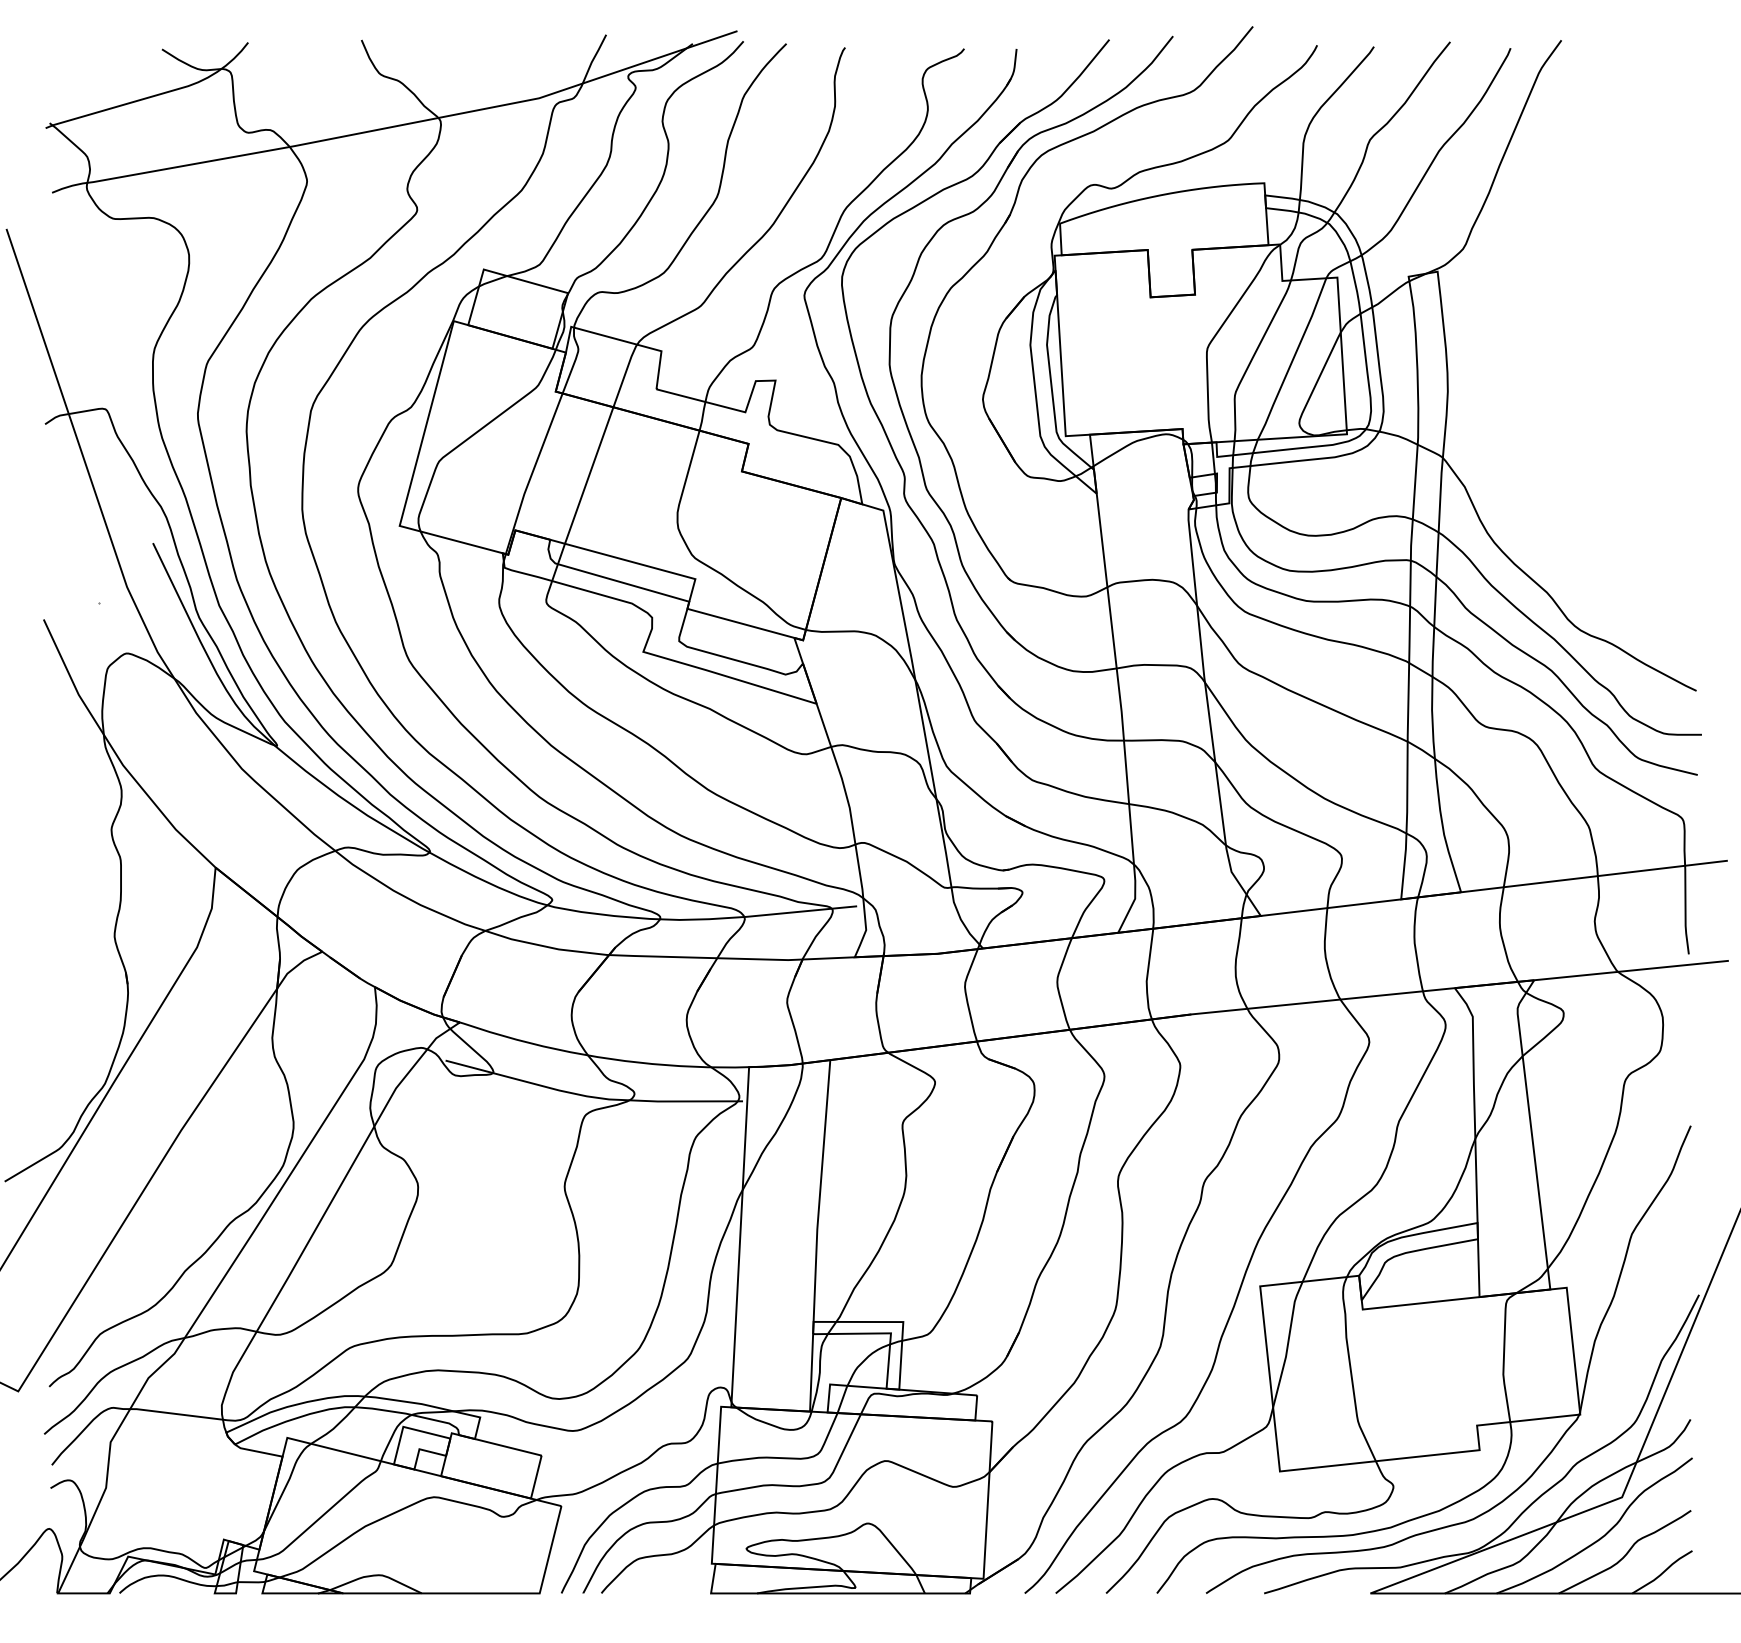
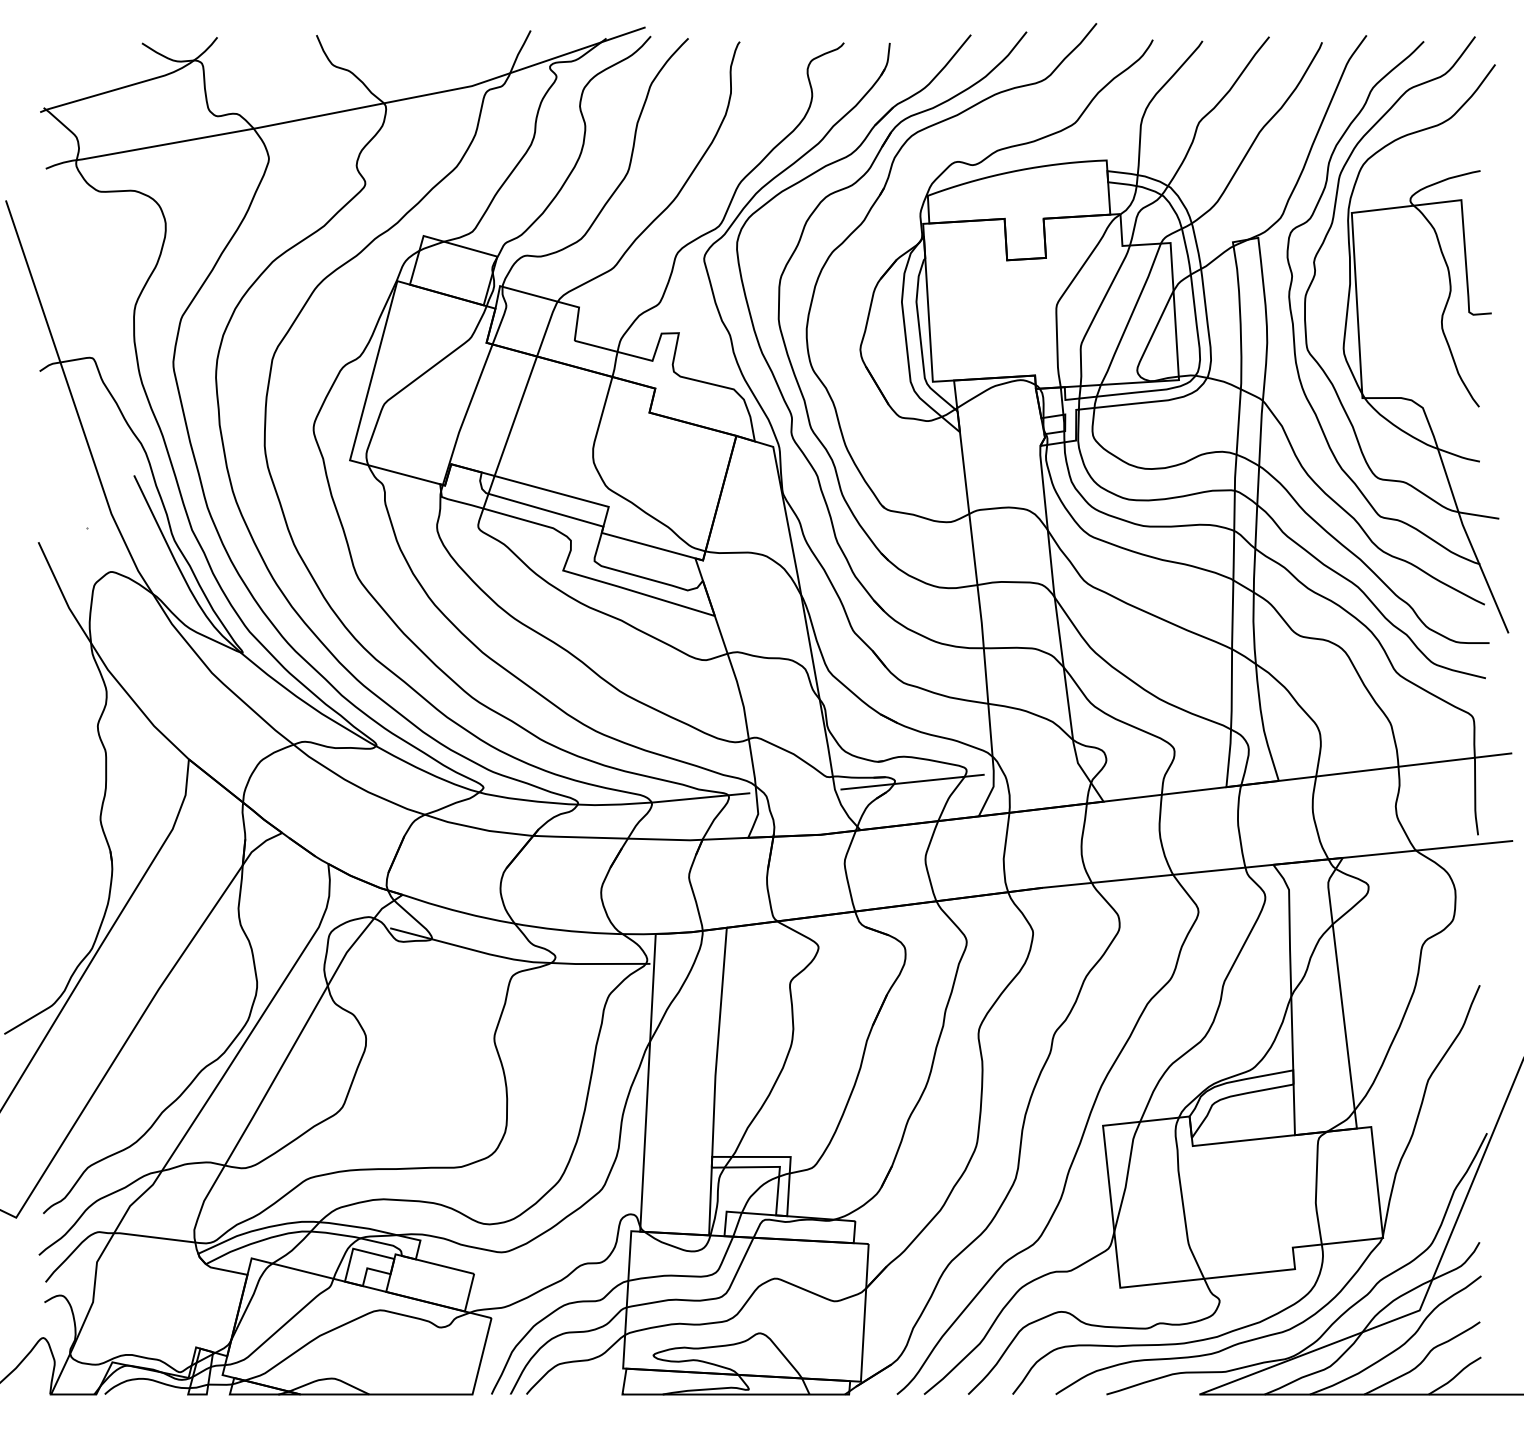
part: (1553, 382) -> (1359, 334), added
line: (1042, 893) -> (912, 782), added

